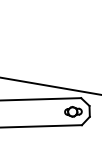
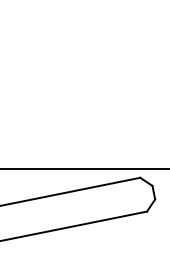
part: (73, 111) -> (133, 196), removed

